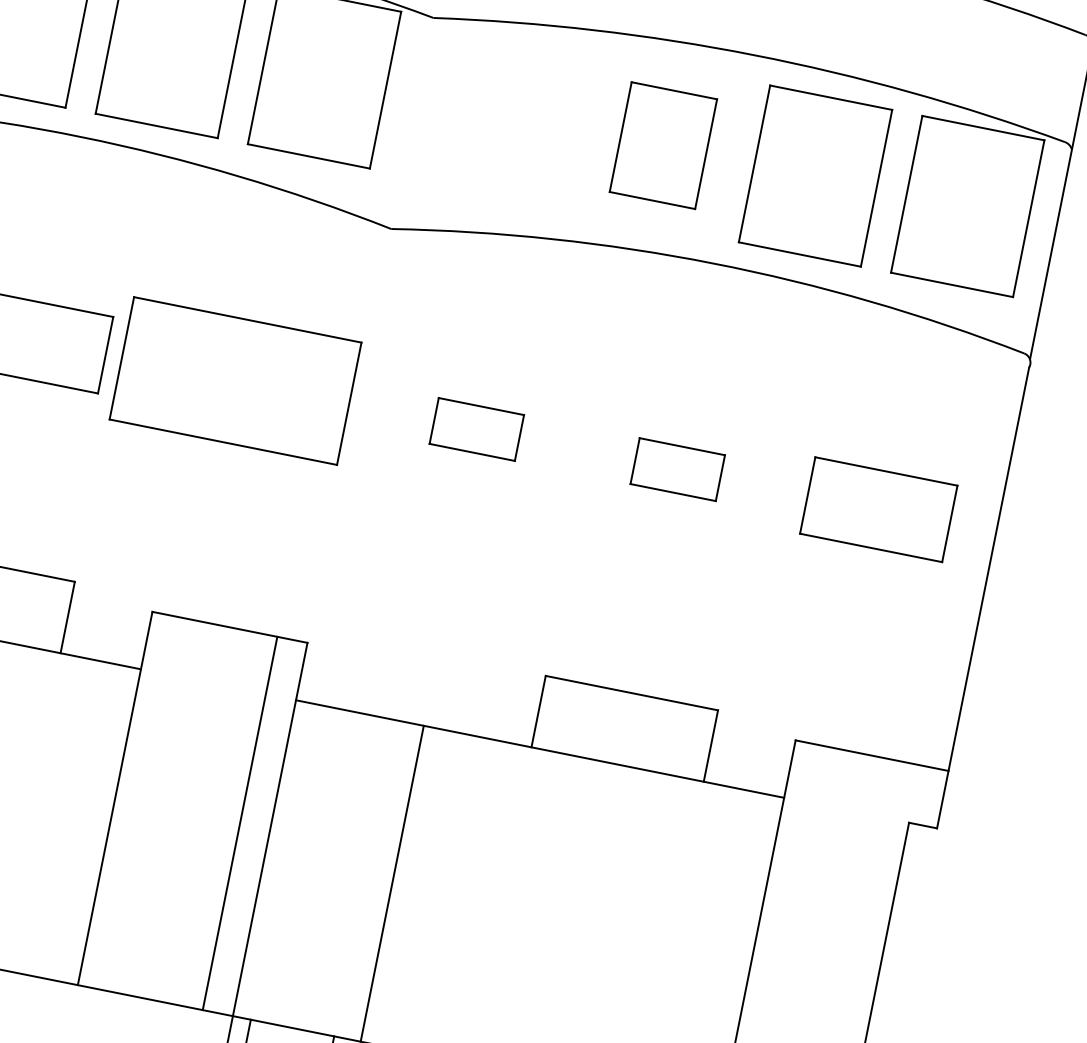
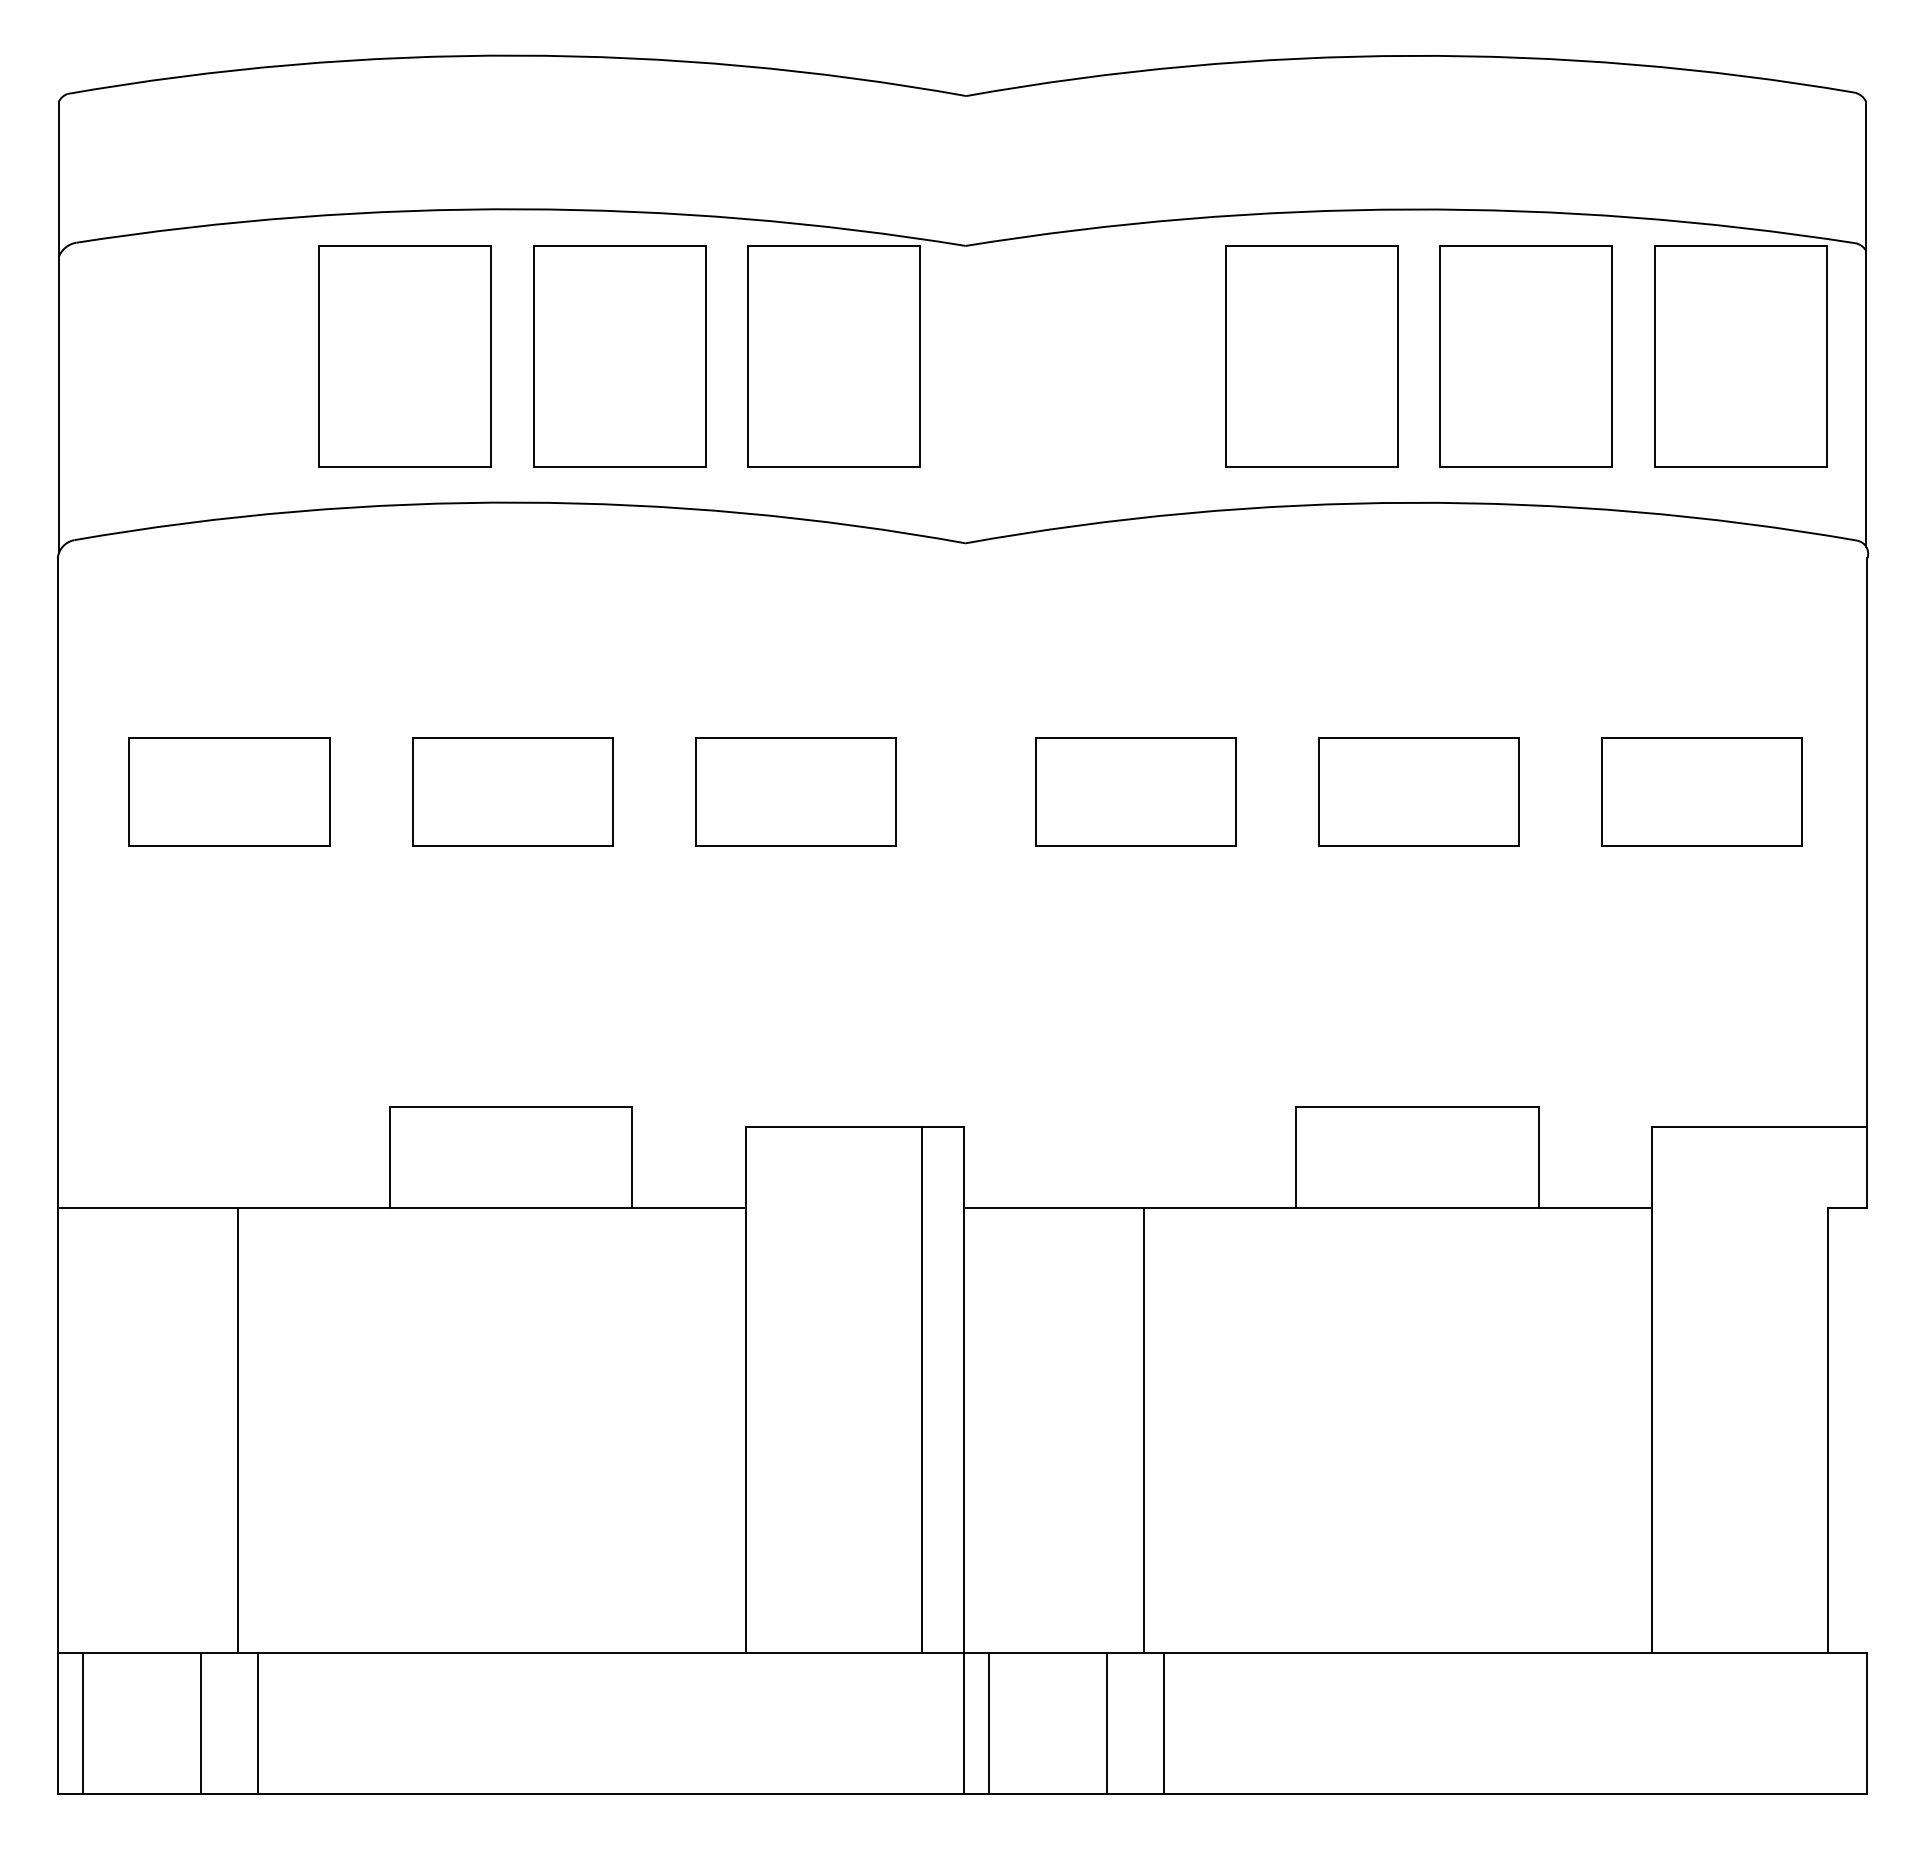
part: (663, 145) -> (1311, 356), size x1.43
part: (235, 381) -> (795, 791), size x0.62
part: (476, 429) -> (1135, 791), size x1.67
part: (677, 469) -> (1418, 791), size x1.67

